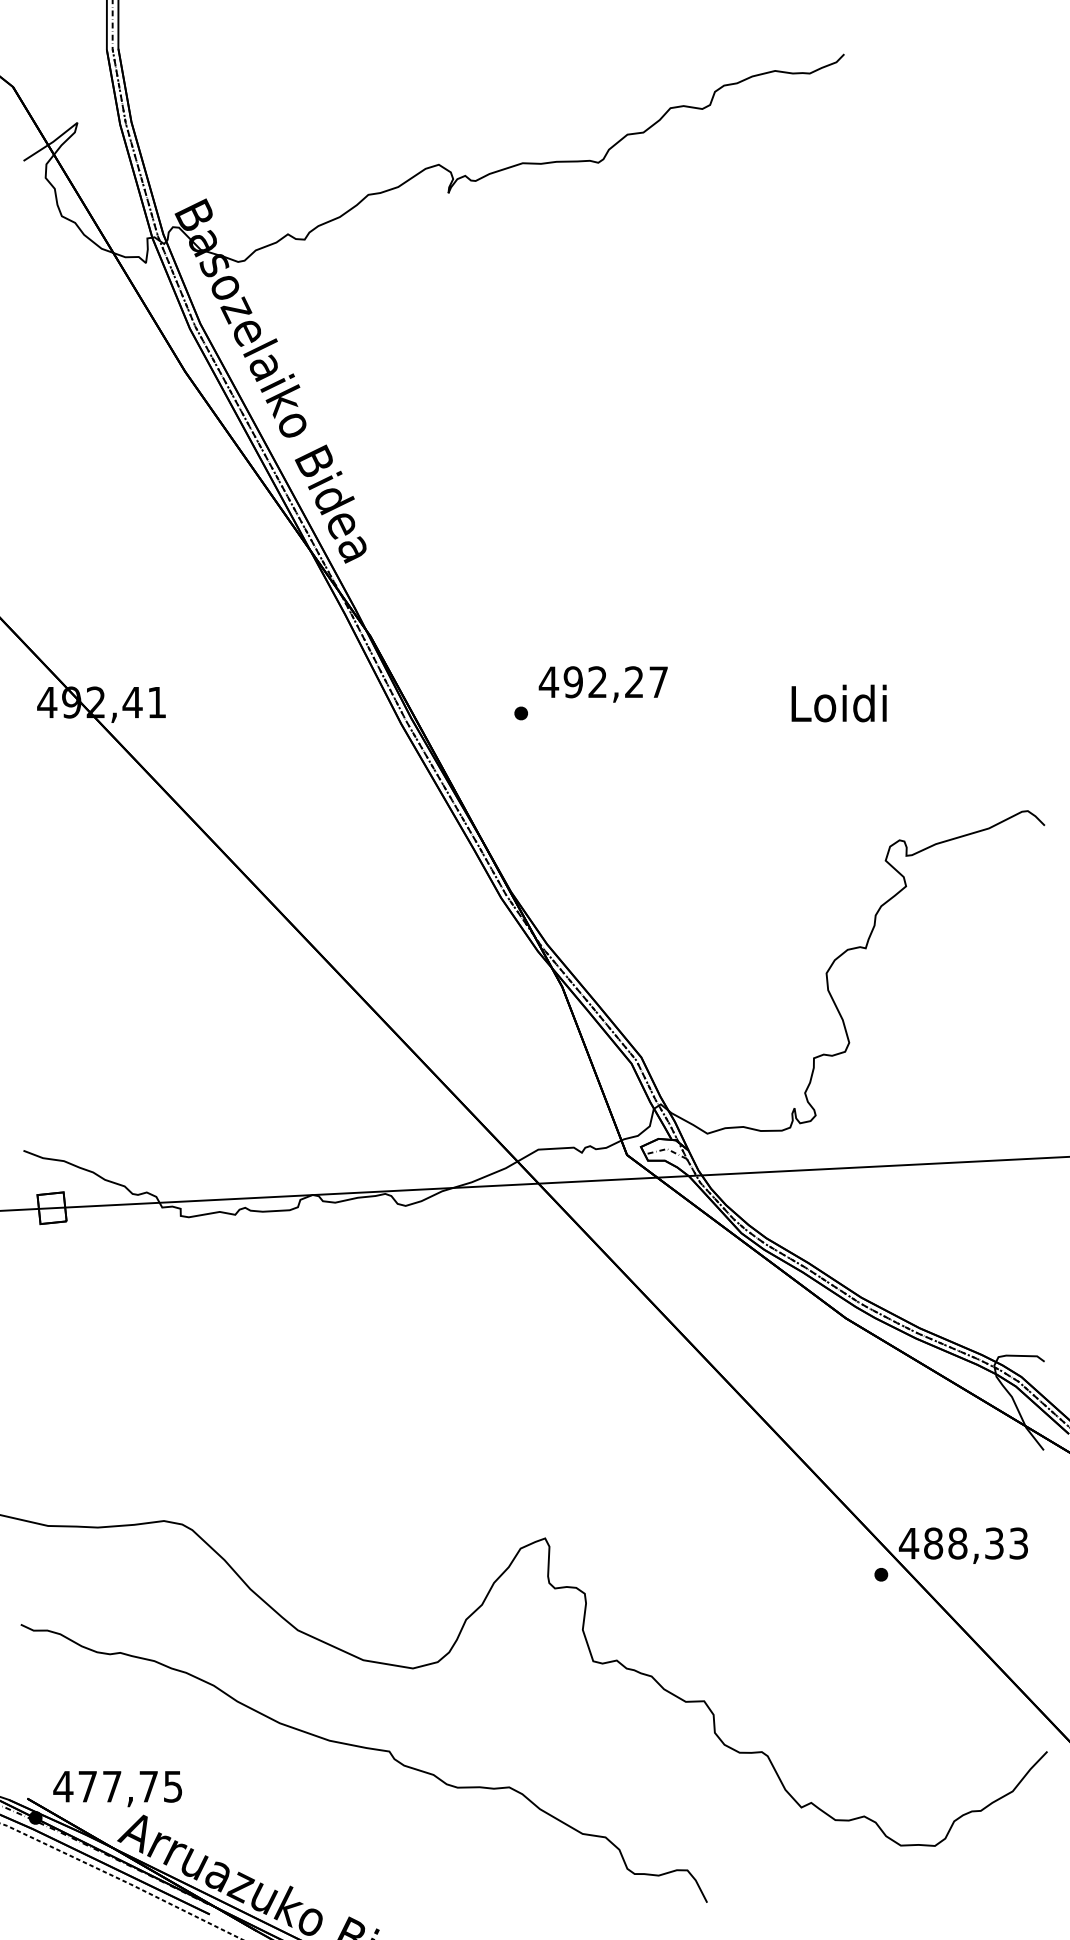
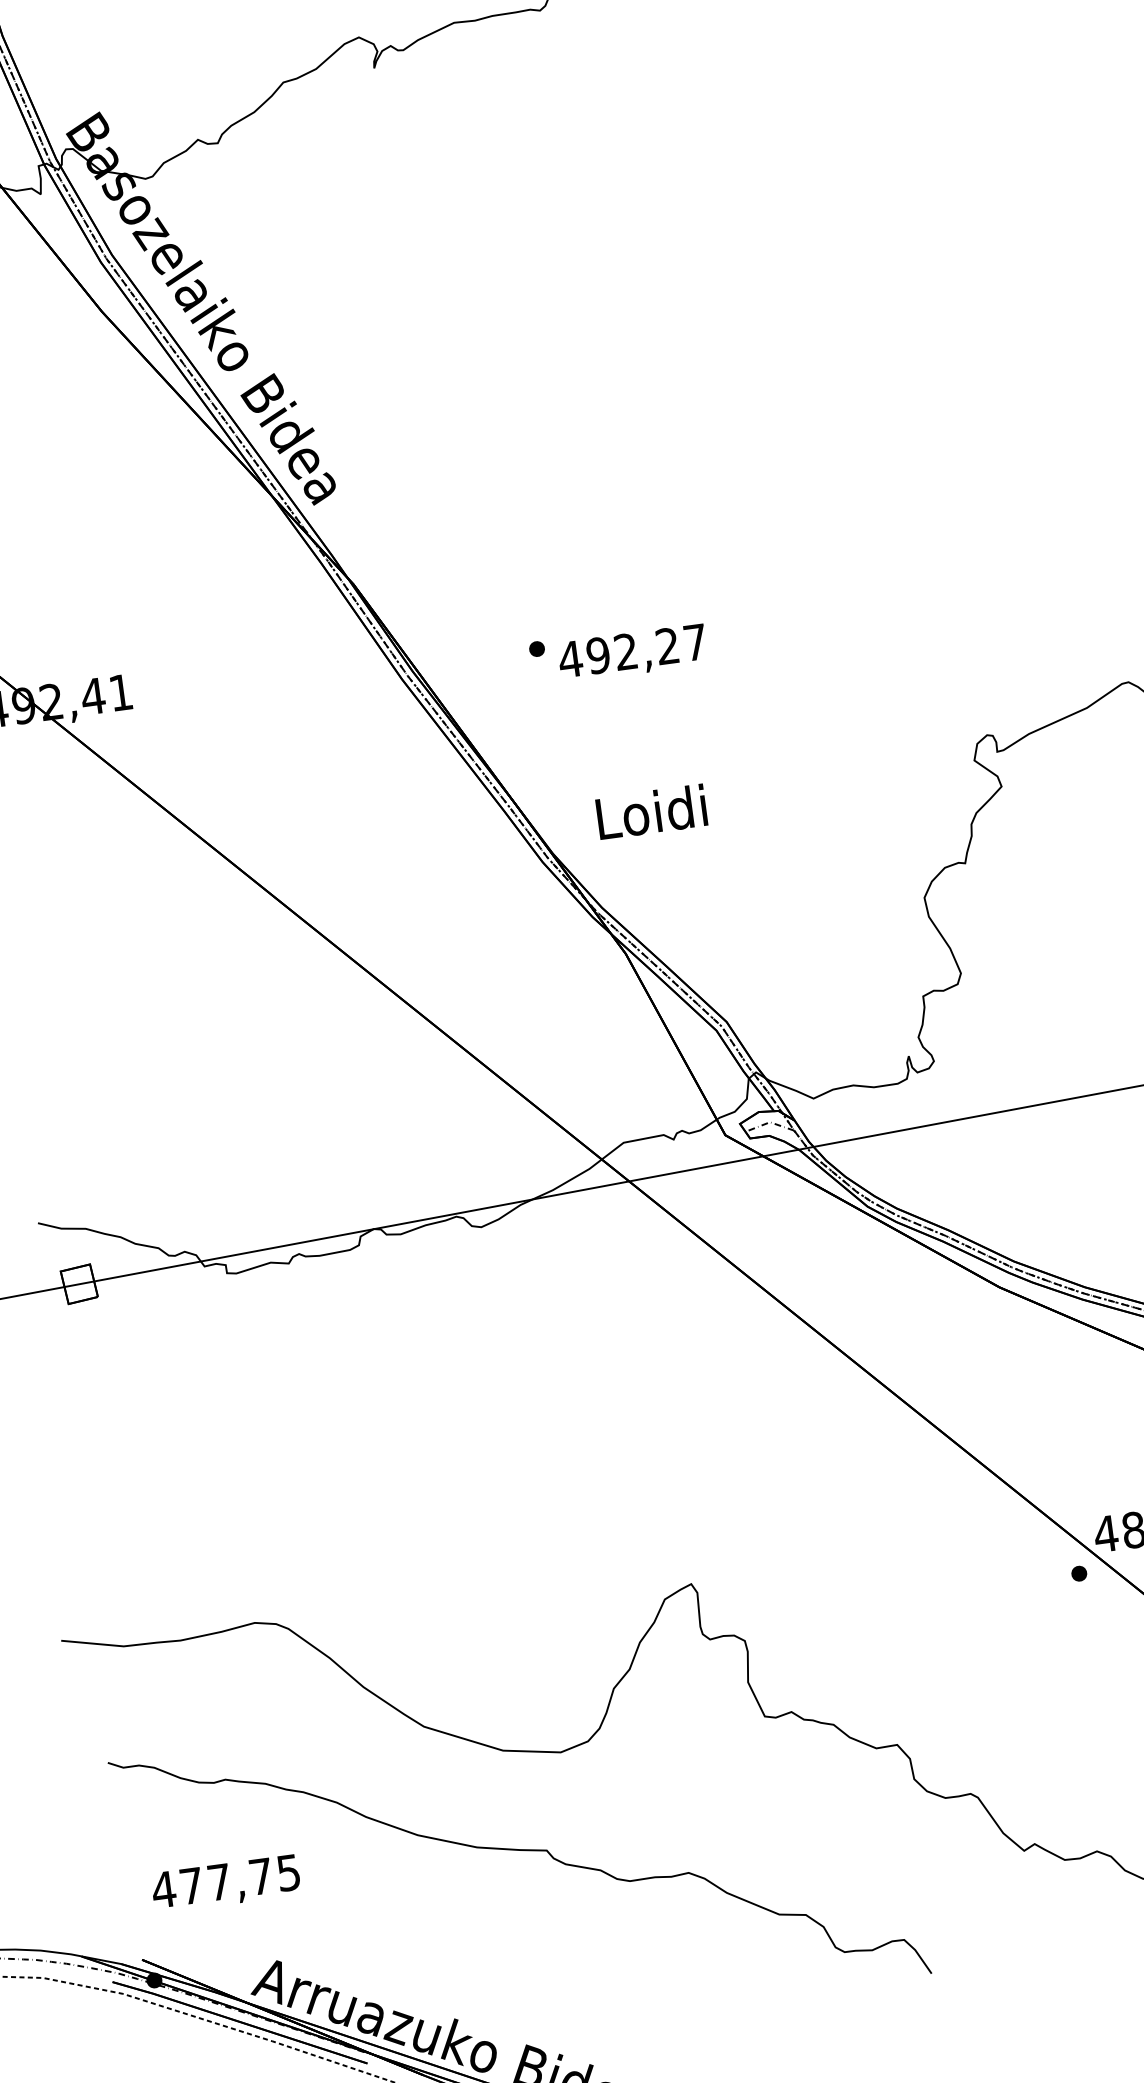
text: (602, 684) -> (631, 653), moved
text: (838, 703) -> (650, 812), moved
text: (117, 1789) -> (225, 1884), moved

